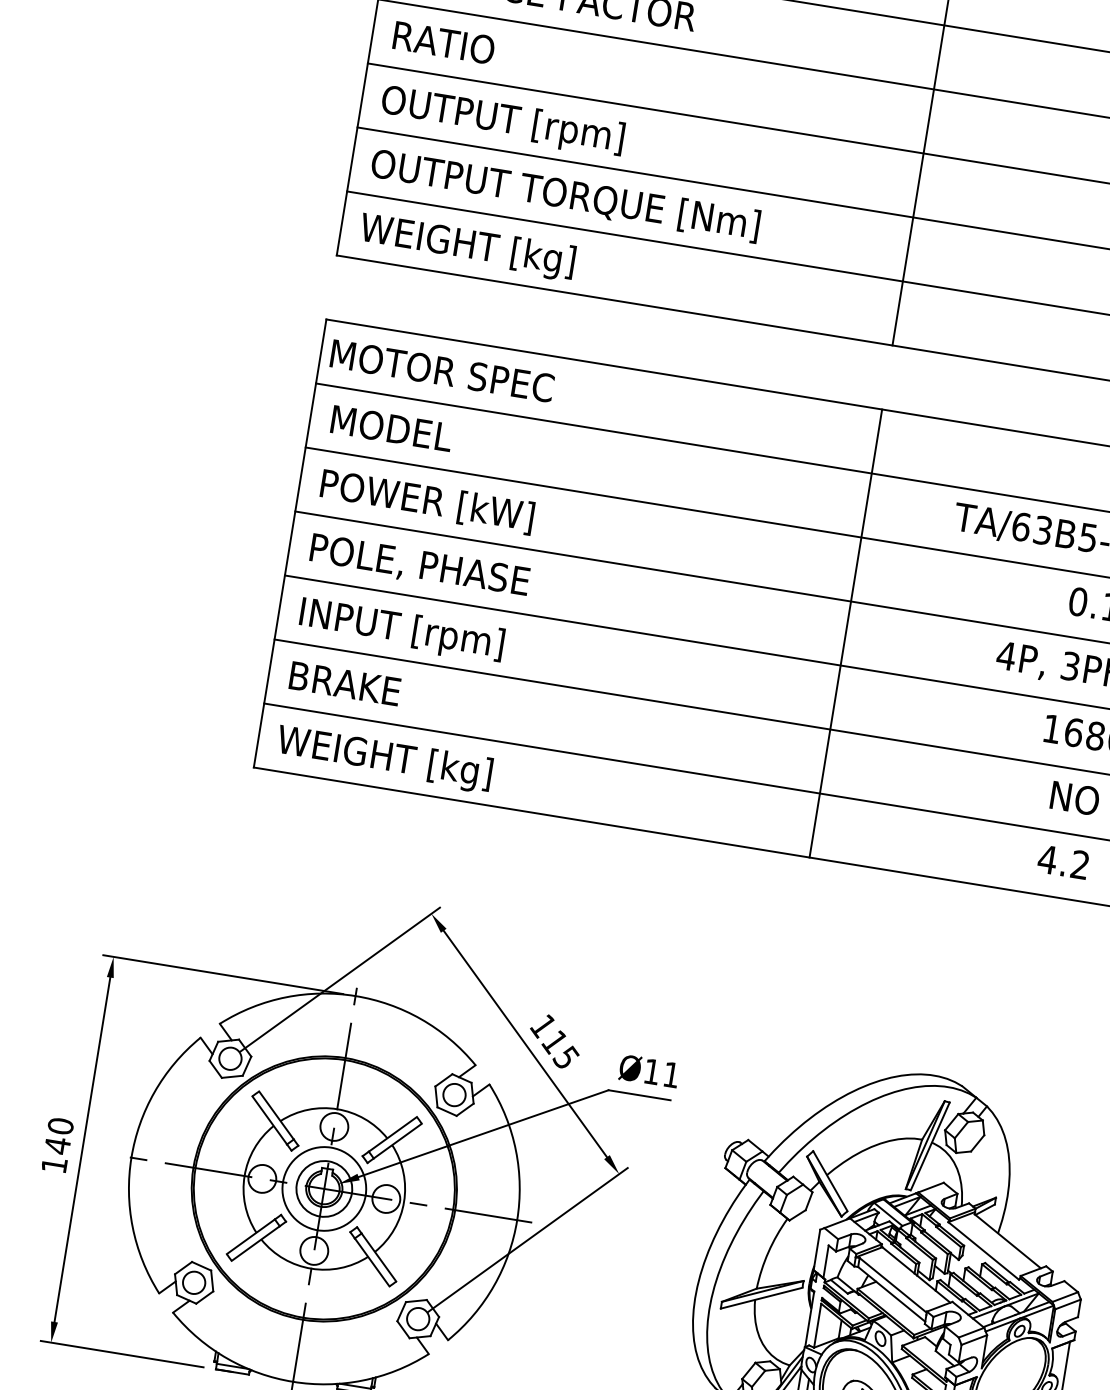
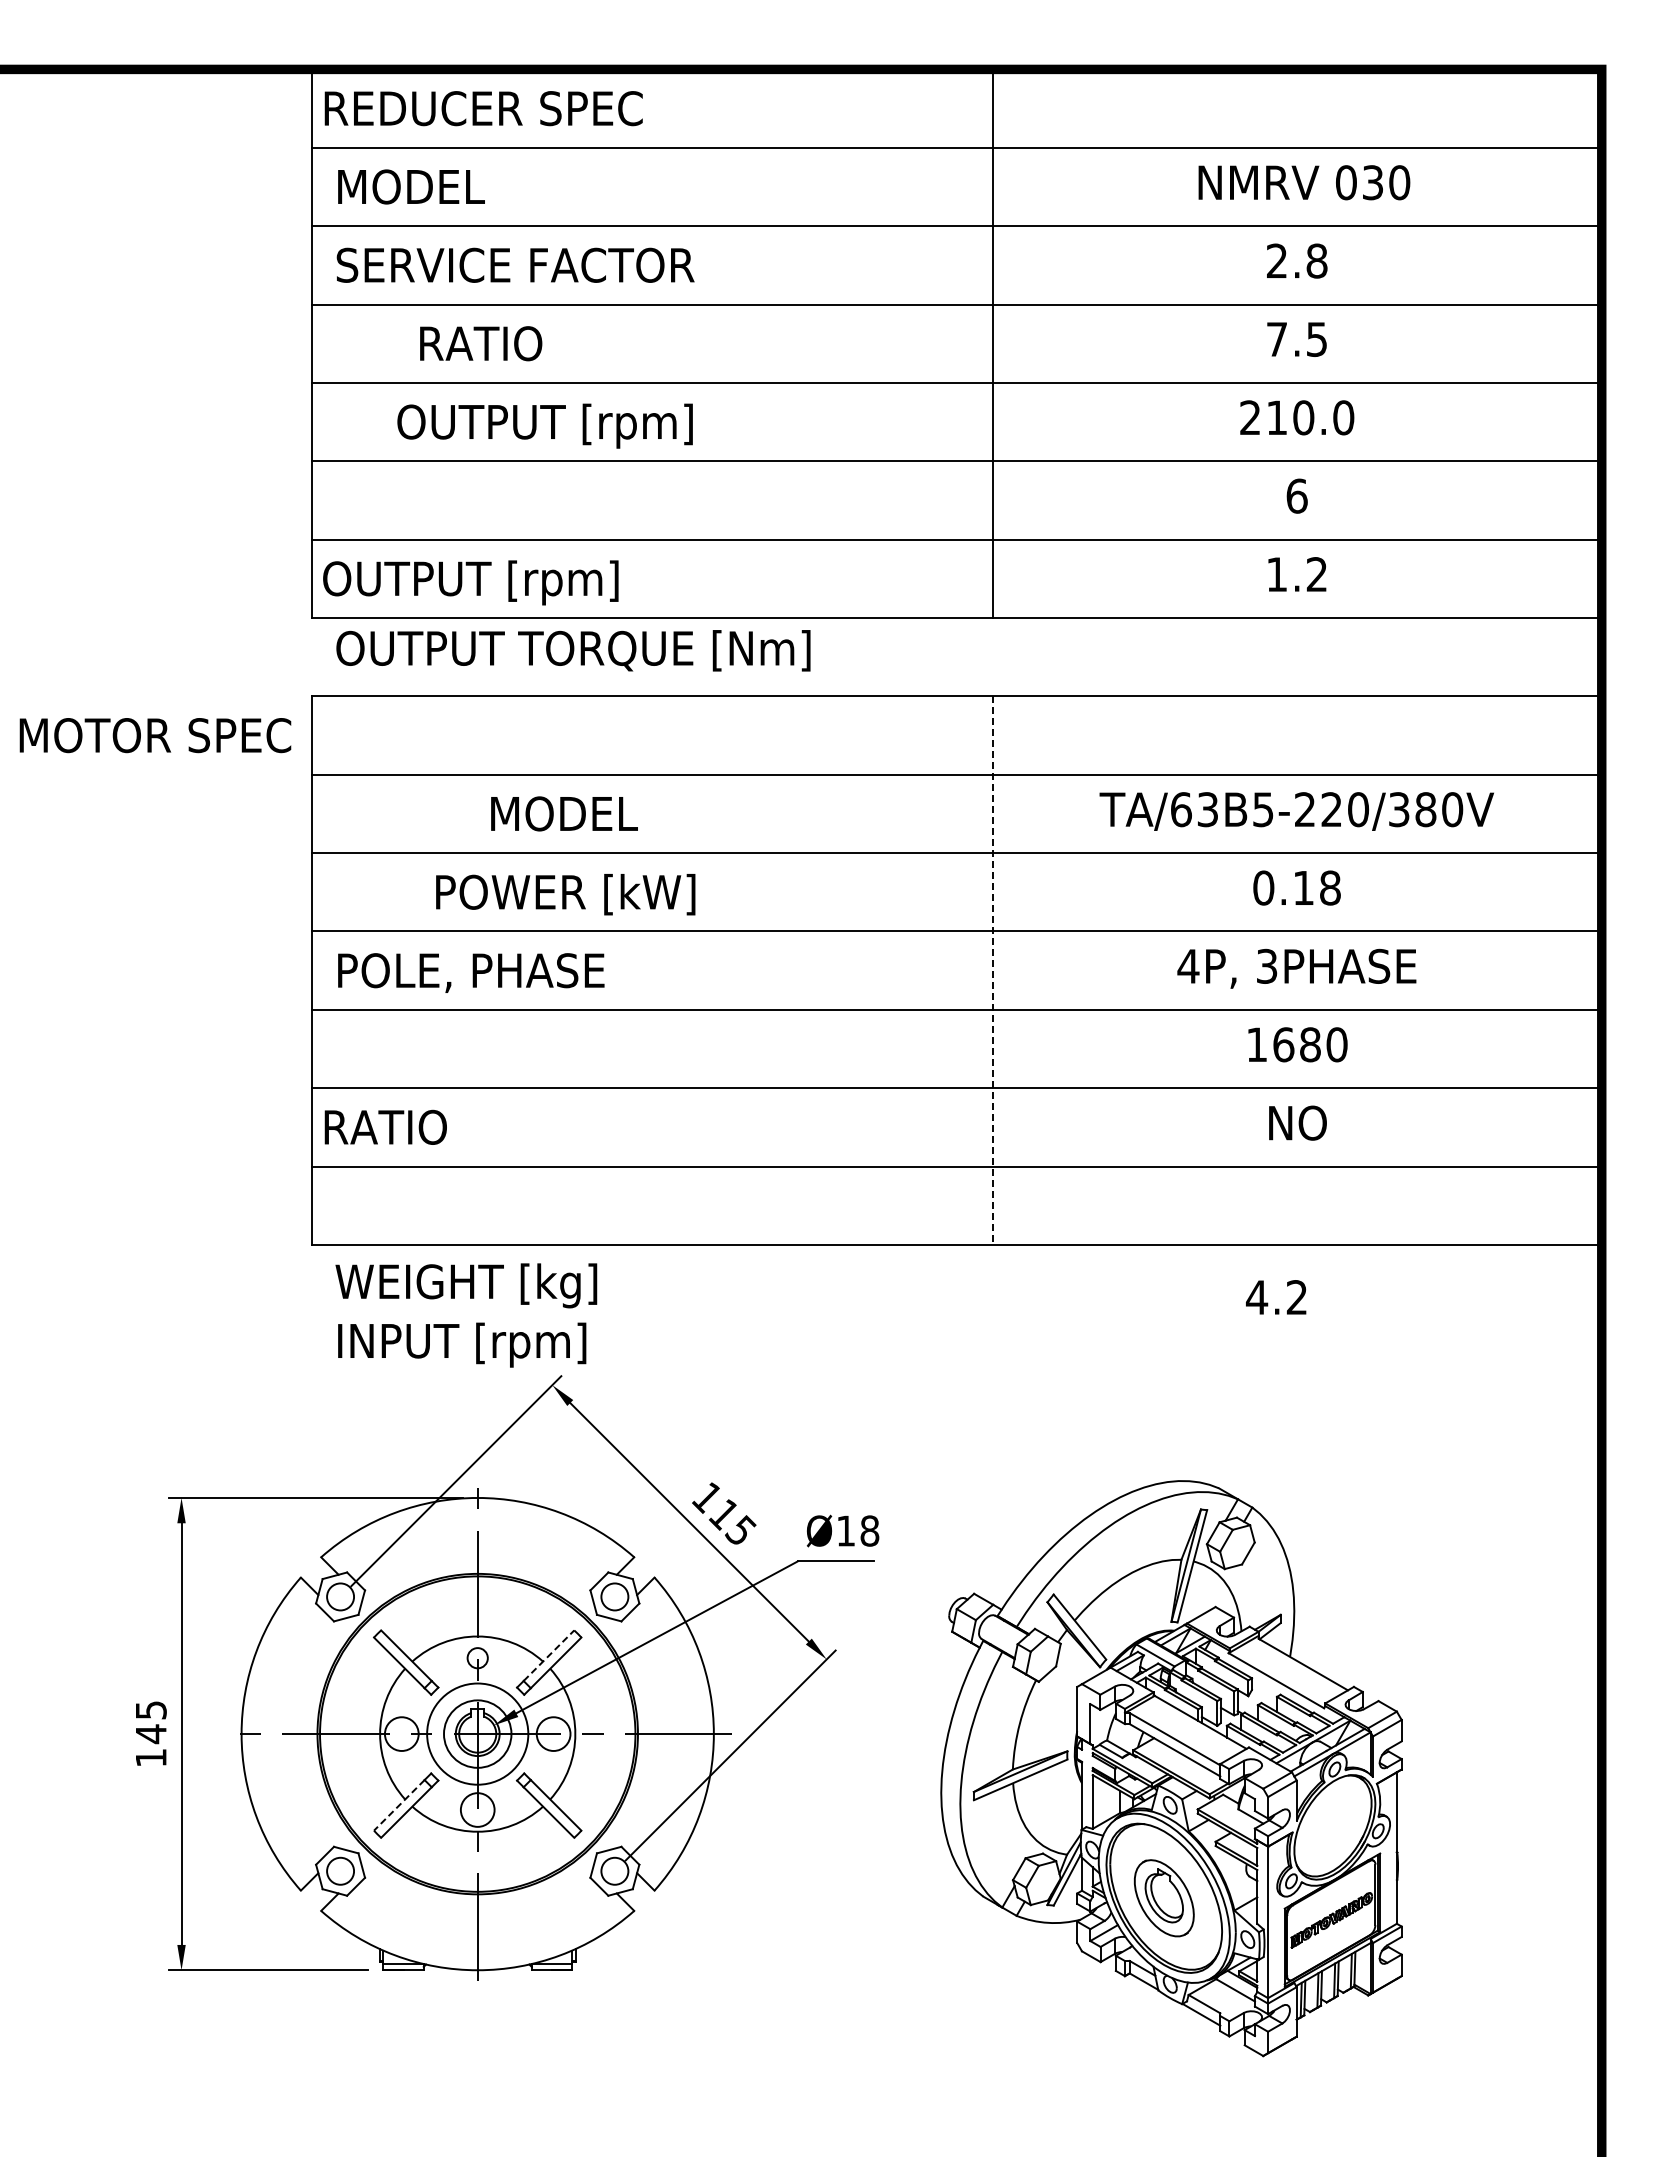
text: (444, 42) -> (481, 343), moved
text: (502, 120) -> (544, 425), moved
text: (565, 195) -> (573, 650), moved
text: (470, 247) -> (470, 582), WEIGHT [kg] -> OUTPUT [rpm]
text: (442, 371) -> (155, 735), moved
text: (392, 428) -> (564, 813), moved
text: (427, 501) -> (565, 894), moved
text: (402, 630) -> (462, 1344), moved
line: (845, 634) -> (992, 971), solid -> dashed
text: (339, 682) -> (397, 1126), BRAKE -> RATIO
text: (384, 758) -> (466, 1285), moved
text: (1063, 862) -> (1276, 1297), moved
text: (671, 1074) -> (869, 1530), Ø11 -> Ø18
text: (60, 1125) -> (150, 1709), 140 -> 145
circle: (334, 1127) -> (477, 1658), size x0.6
line: (392, 1134) -> (548, 1655), solid -> dashed
line: (251, 1236) -> (399, 1805), solid -> dashed

